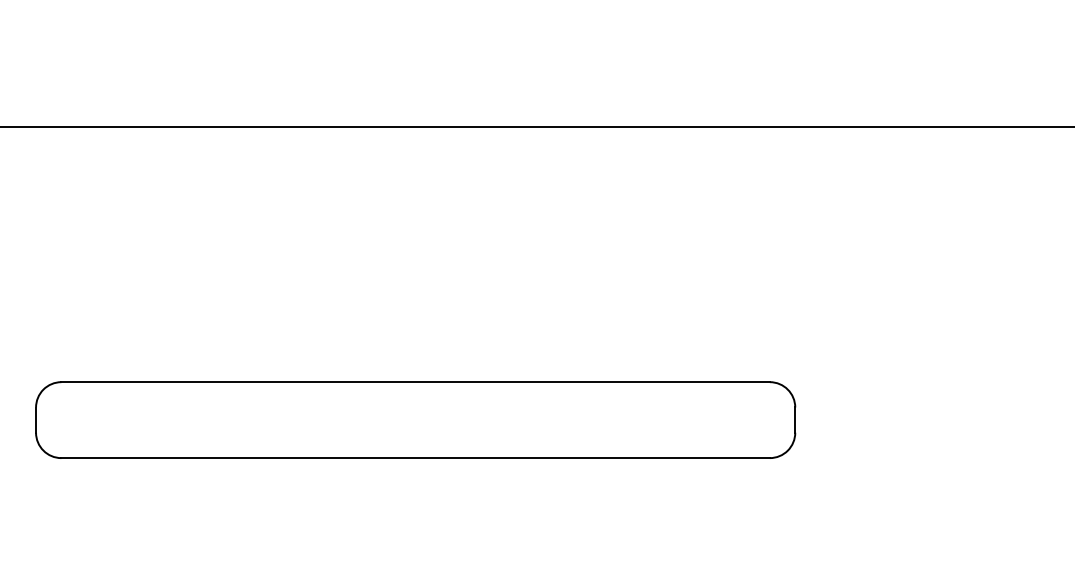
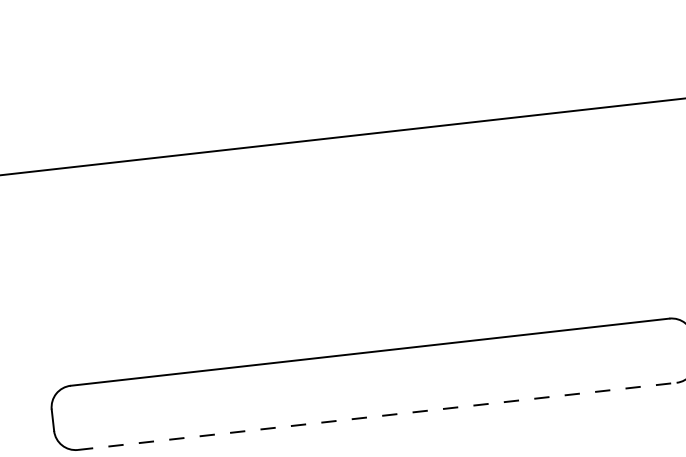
line: (416, 458) -> (378, 416), solid -> dashed

